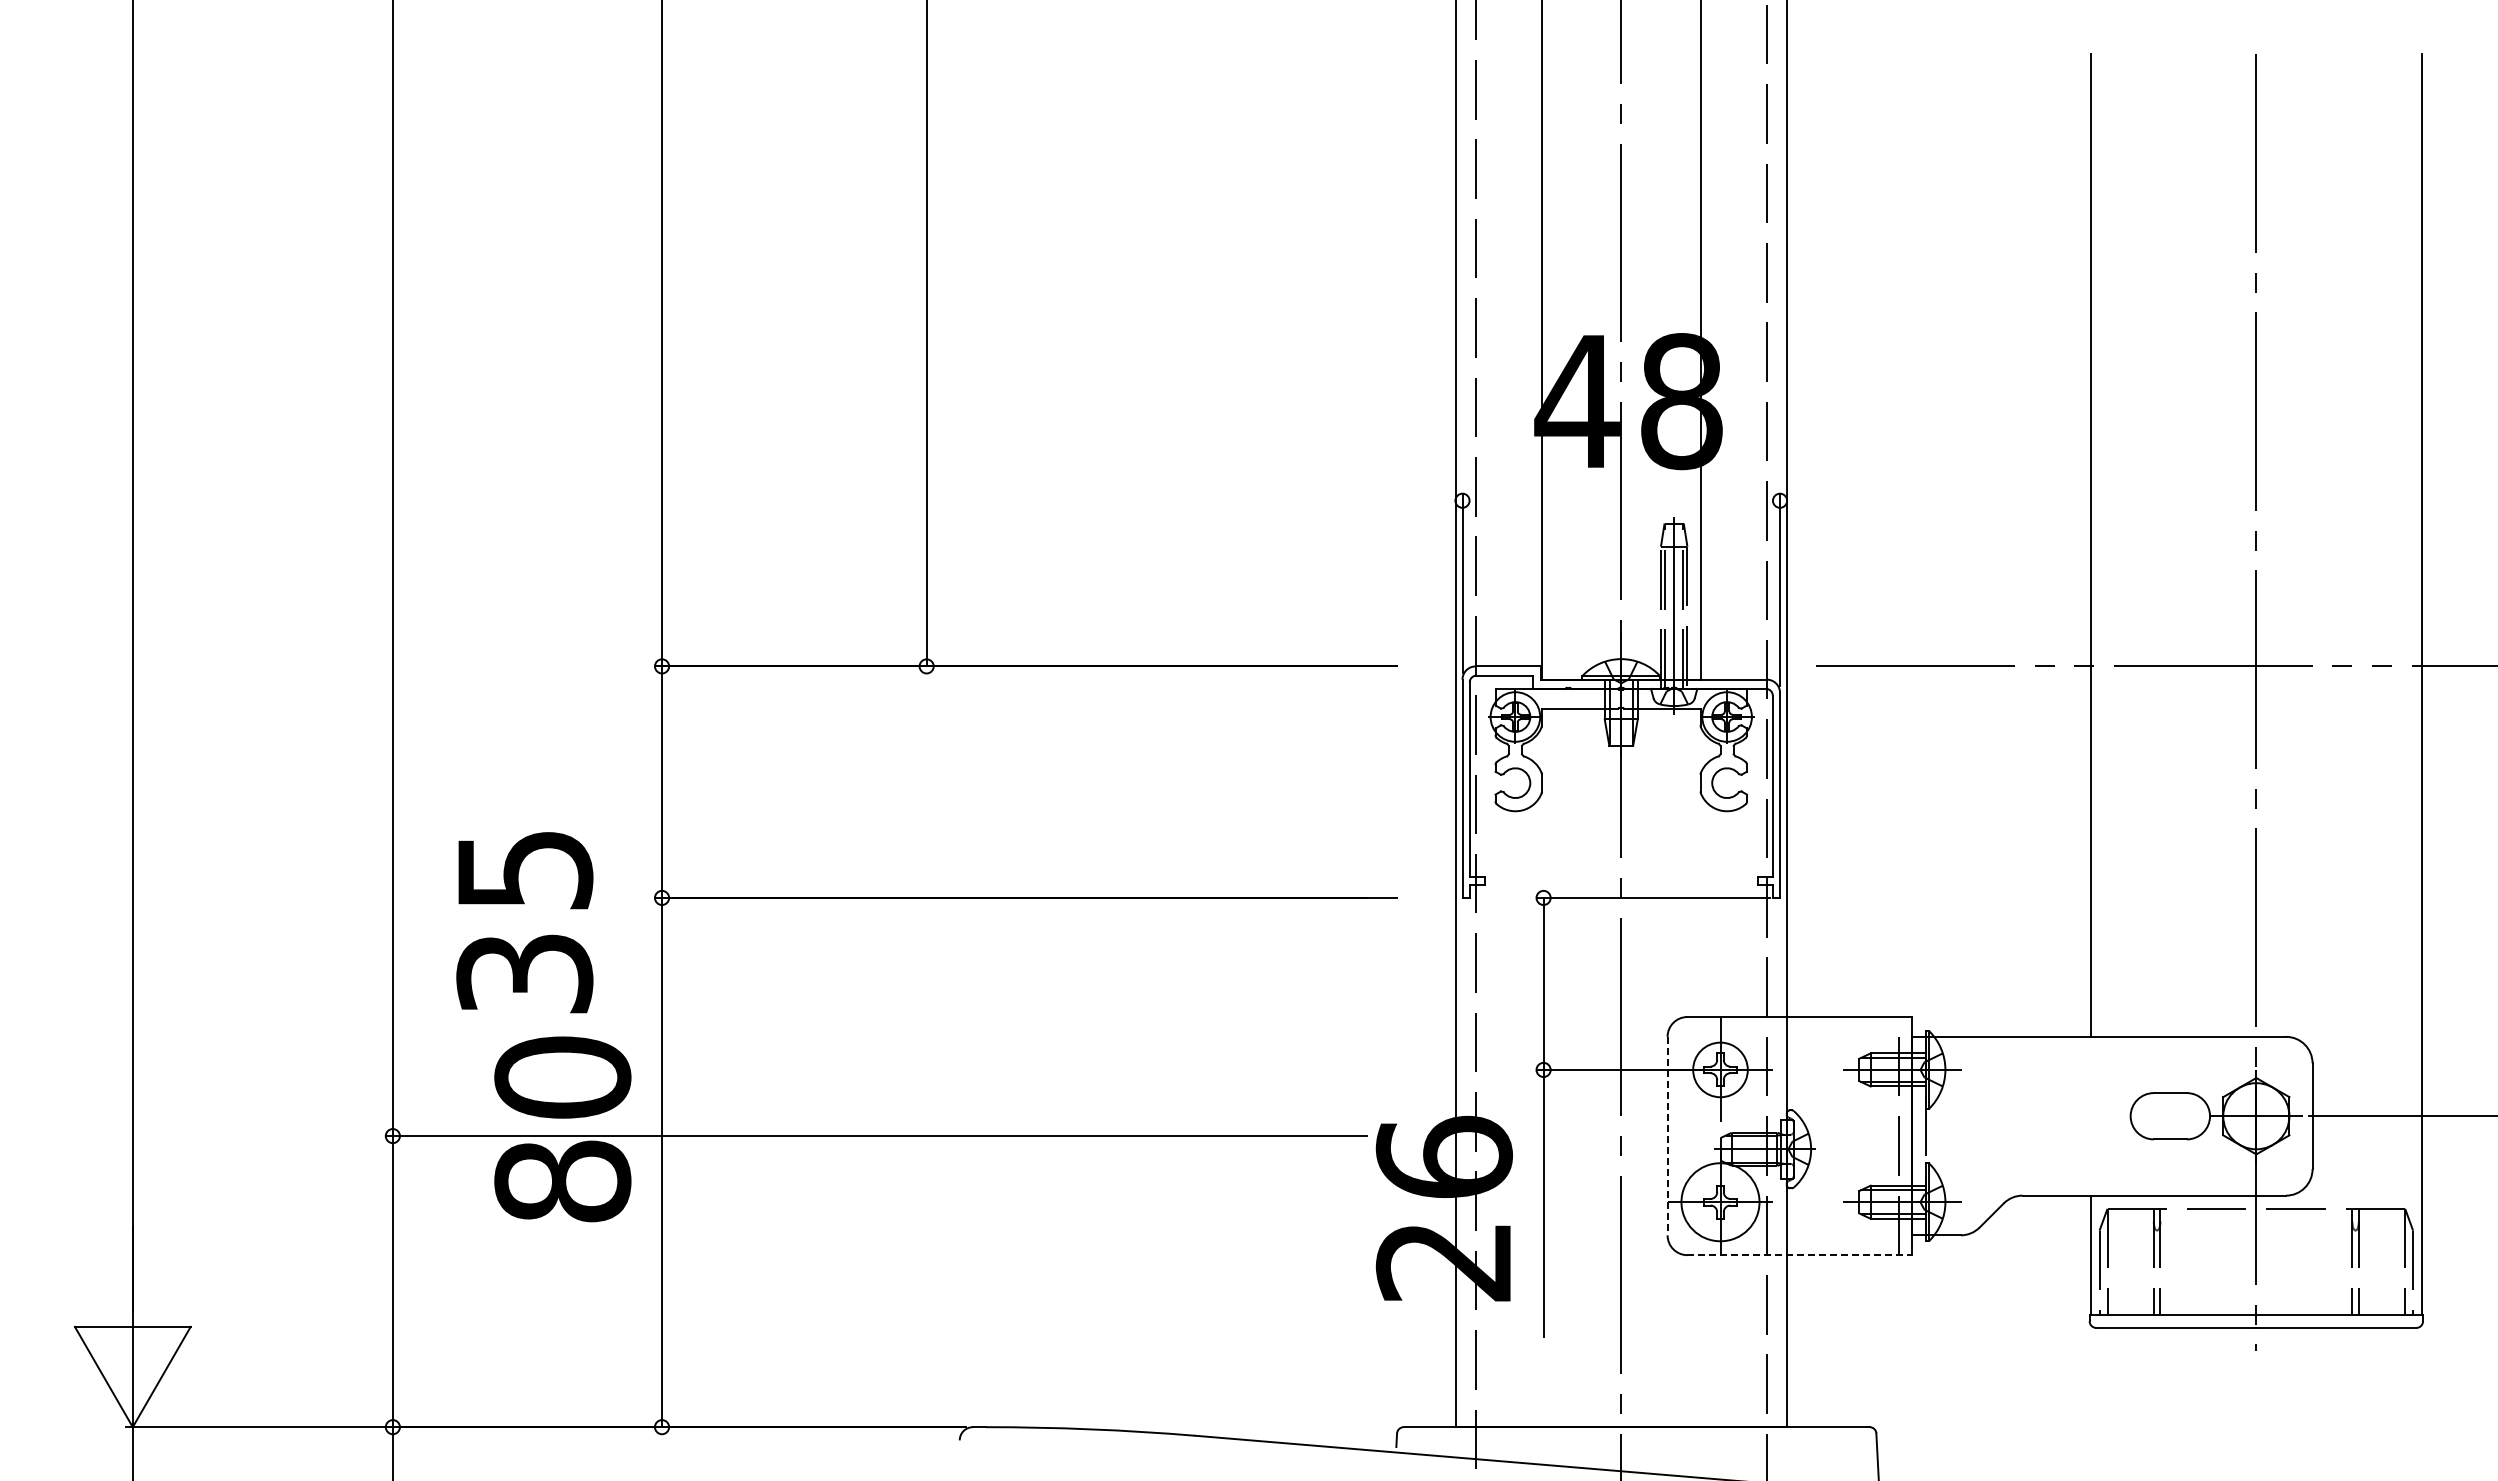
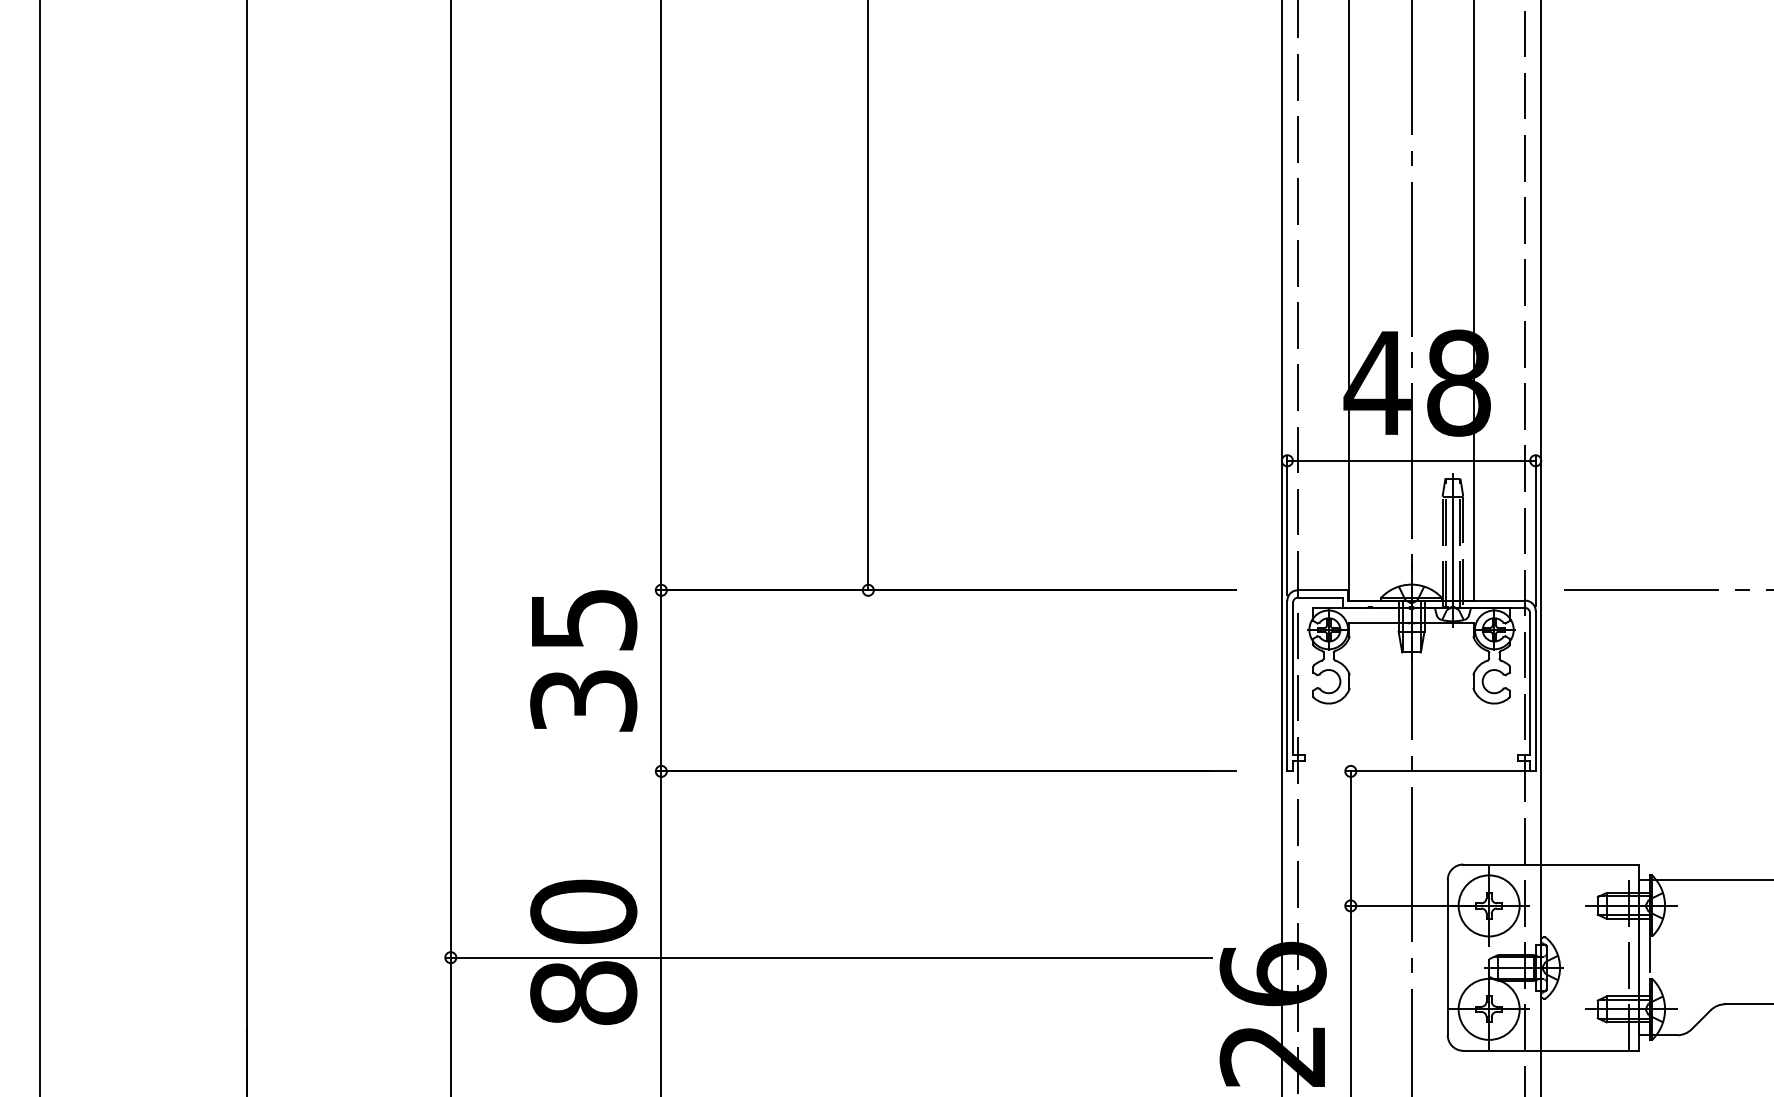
line: (1621, 500) -> (1411, 460), added
text: (524, 922) -> (583, 660), moved
circle: (1720, 1069) -> (1489, 905), size x1.43
line: (1667, 1136) -> (1447, 957), dashed -> solid
line: (1800, 1255) -> (1551, 1051), dashed -> solid

